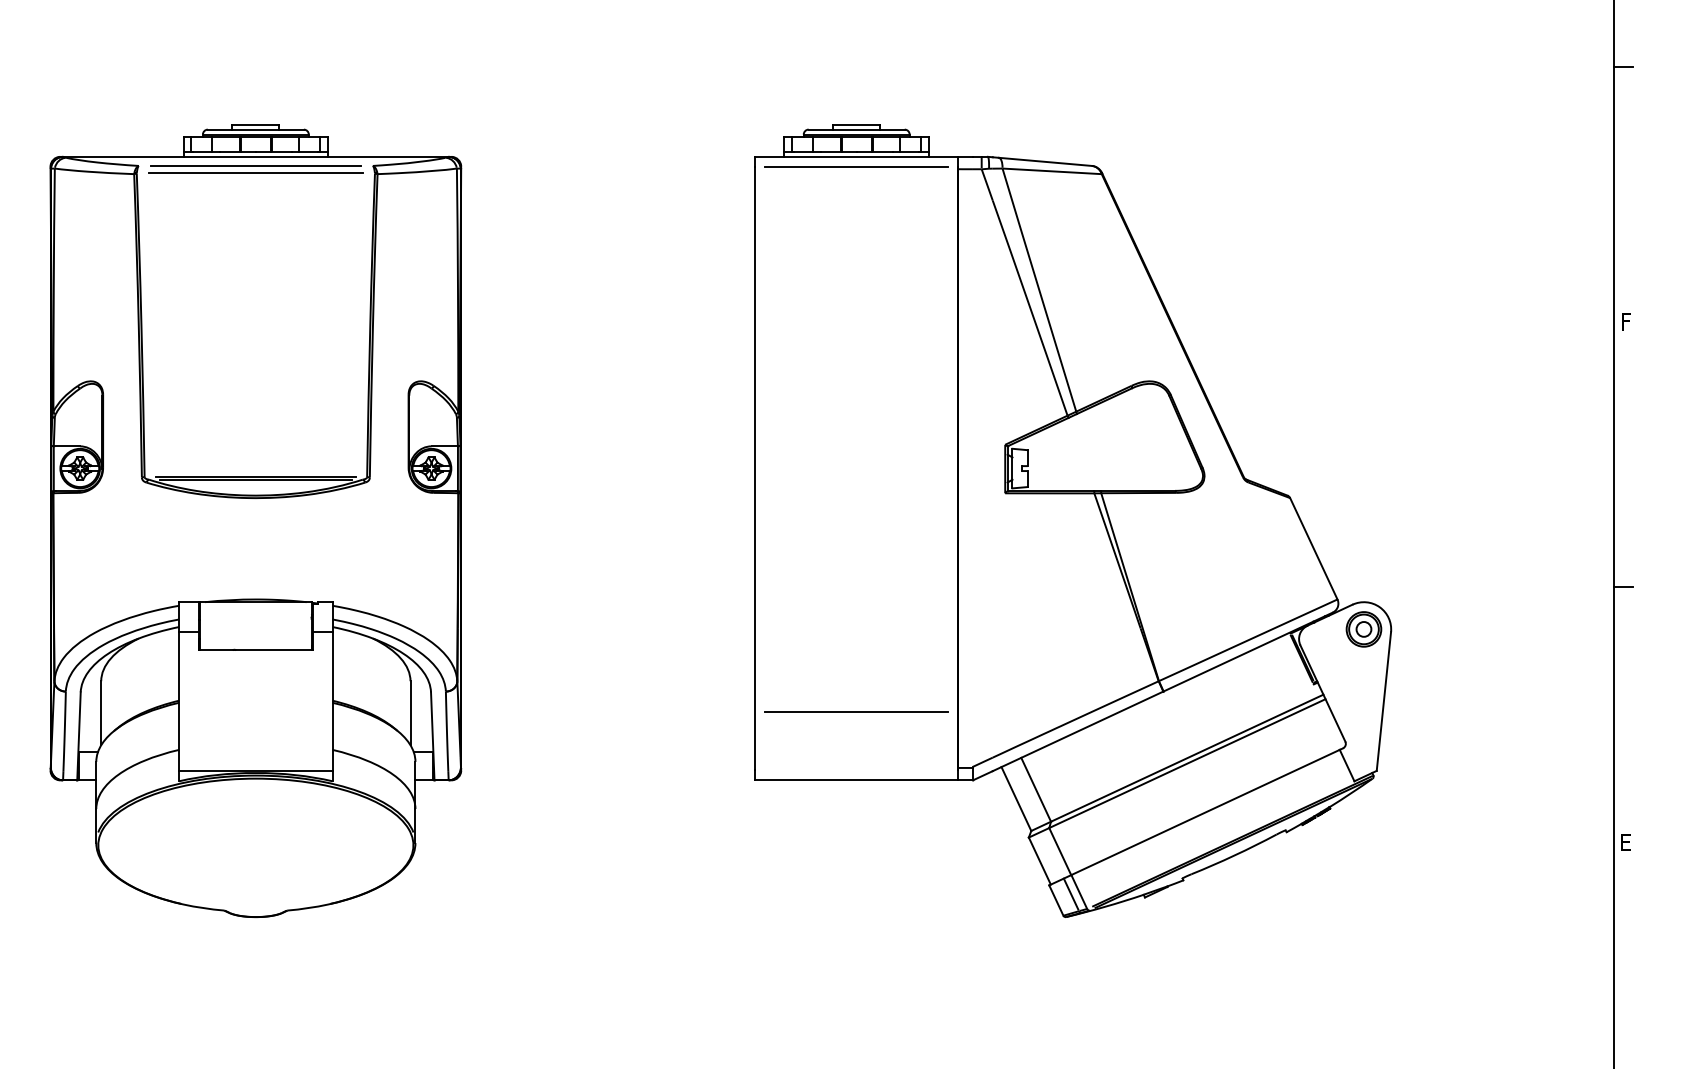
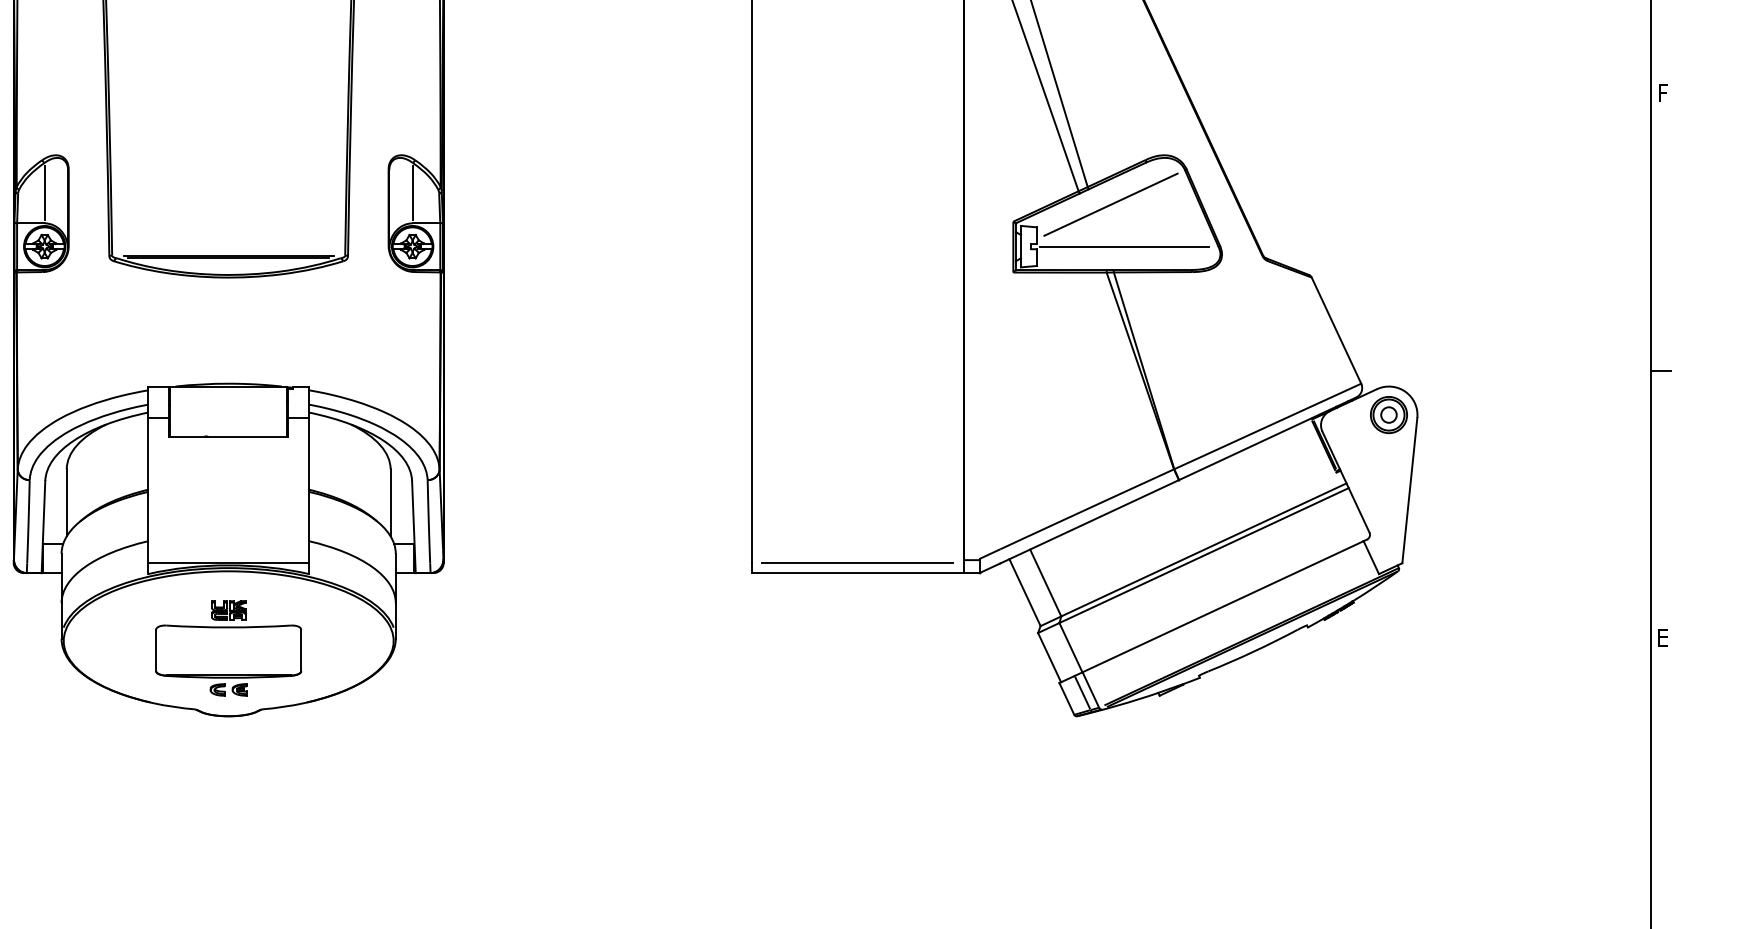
line: (80, 417) -> (45, 193), added
line: (431, 417) -> (412, 193), added
line: (1098, 428) -> (1111, 204), added
line: (1111, 468) -> (1124, 246), added
line: (856, 711) -> (857, 561), moved
part: (255, 852) -> (228, 648), added

